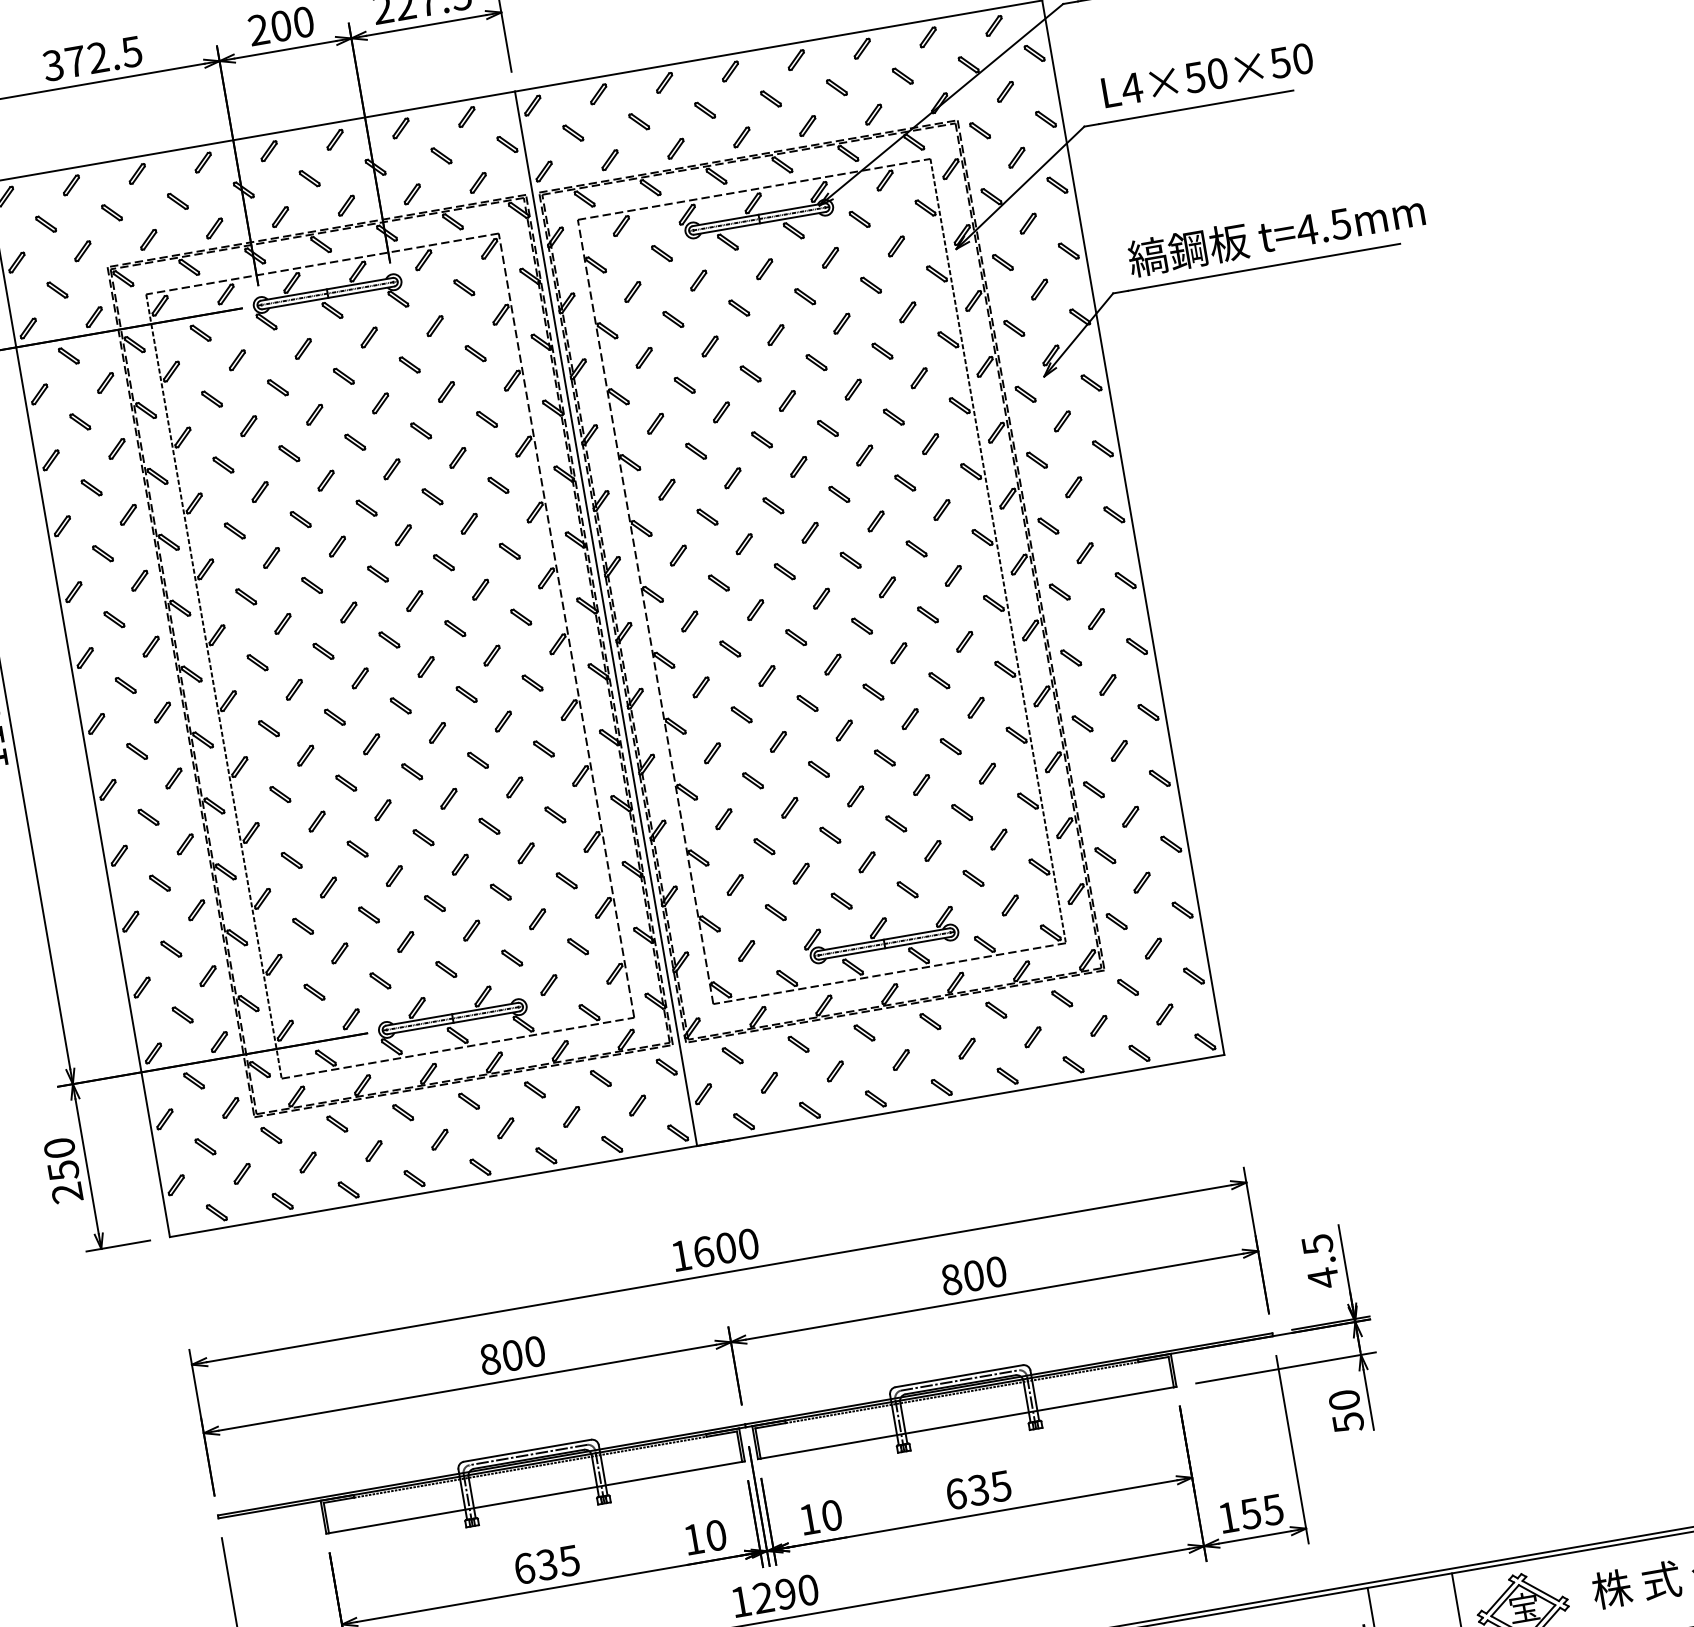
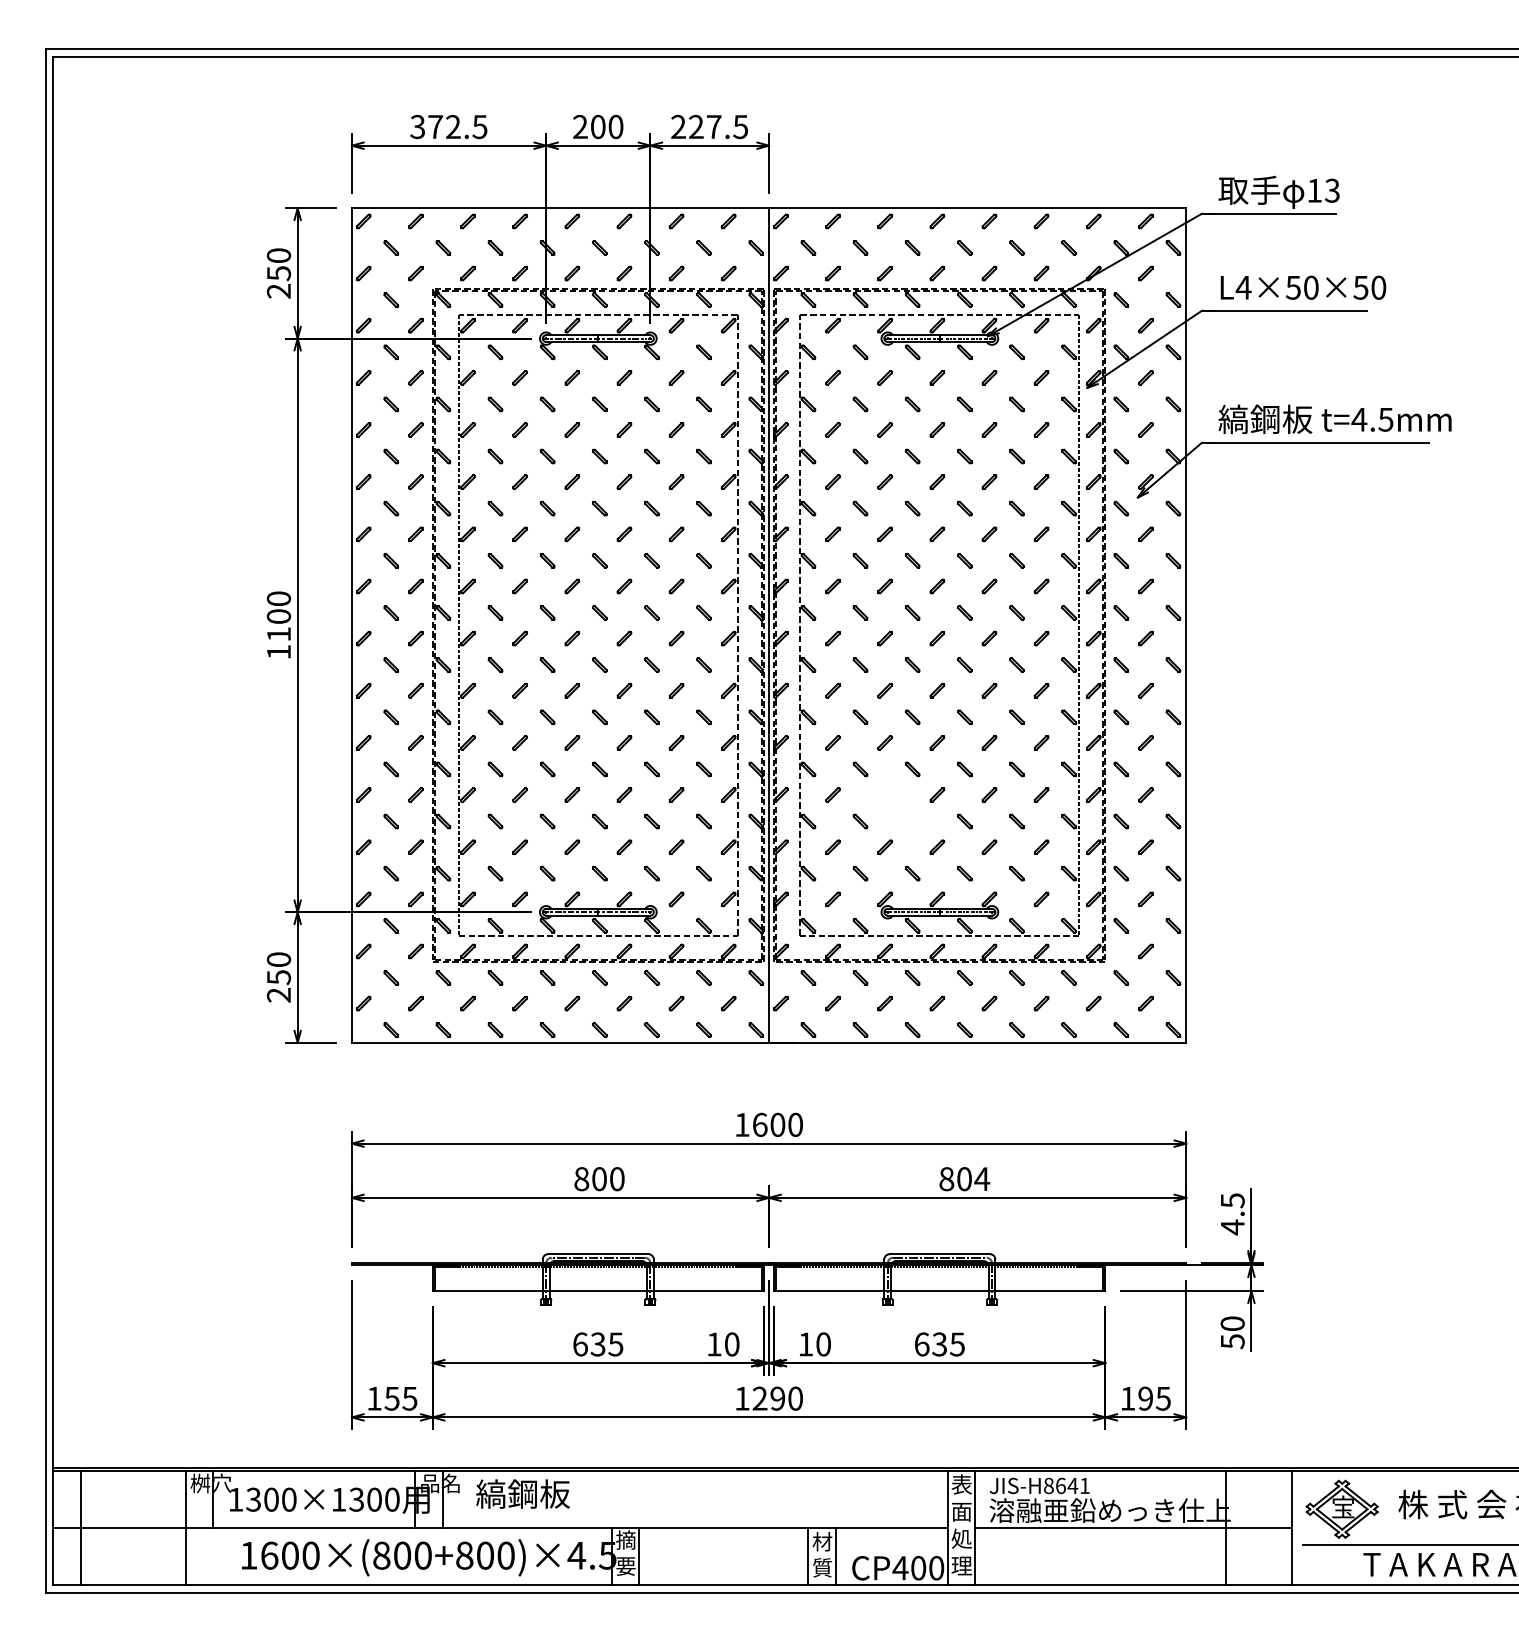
part: (819, 827) -> (905, 814), removed
text: (996, 1272) -> (982, 1179), 800 -> 804
text: (1250, 1513) -> (1145, 1398), 155 -> 195

